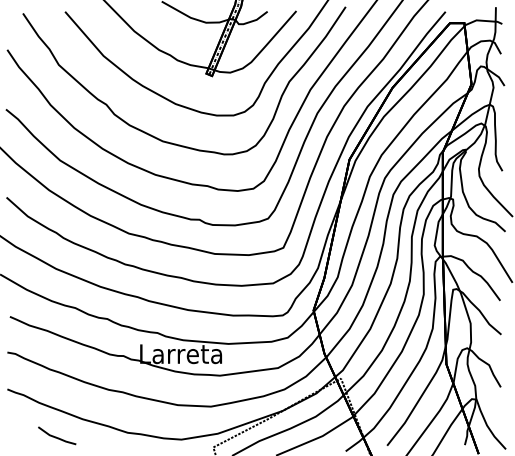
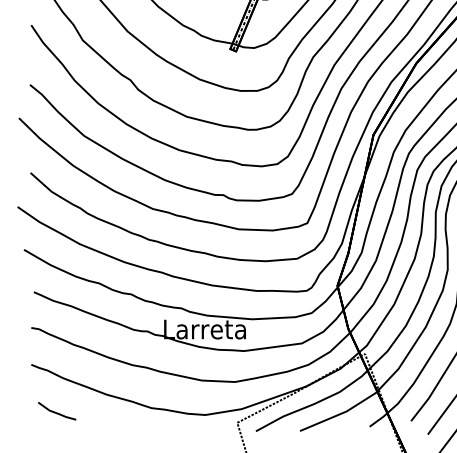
line: (56, 436) -> (56, 411), moved

